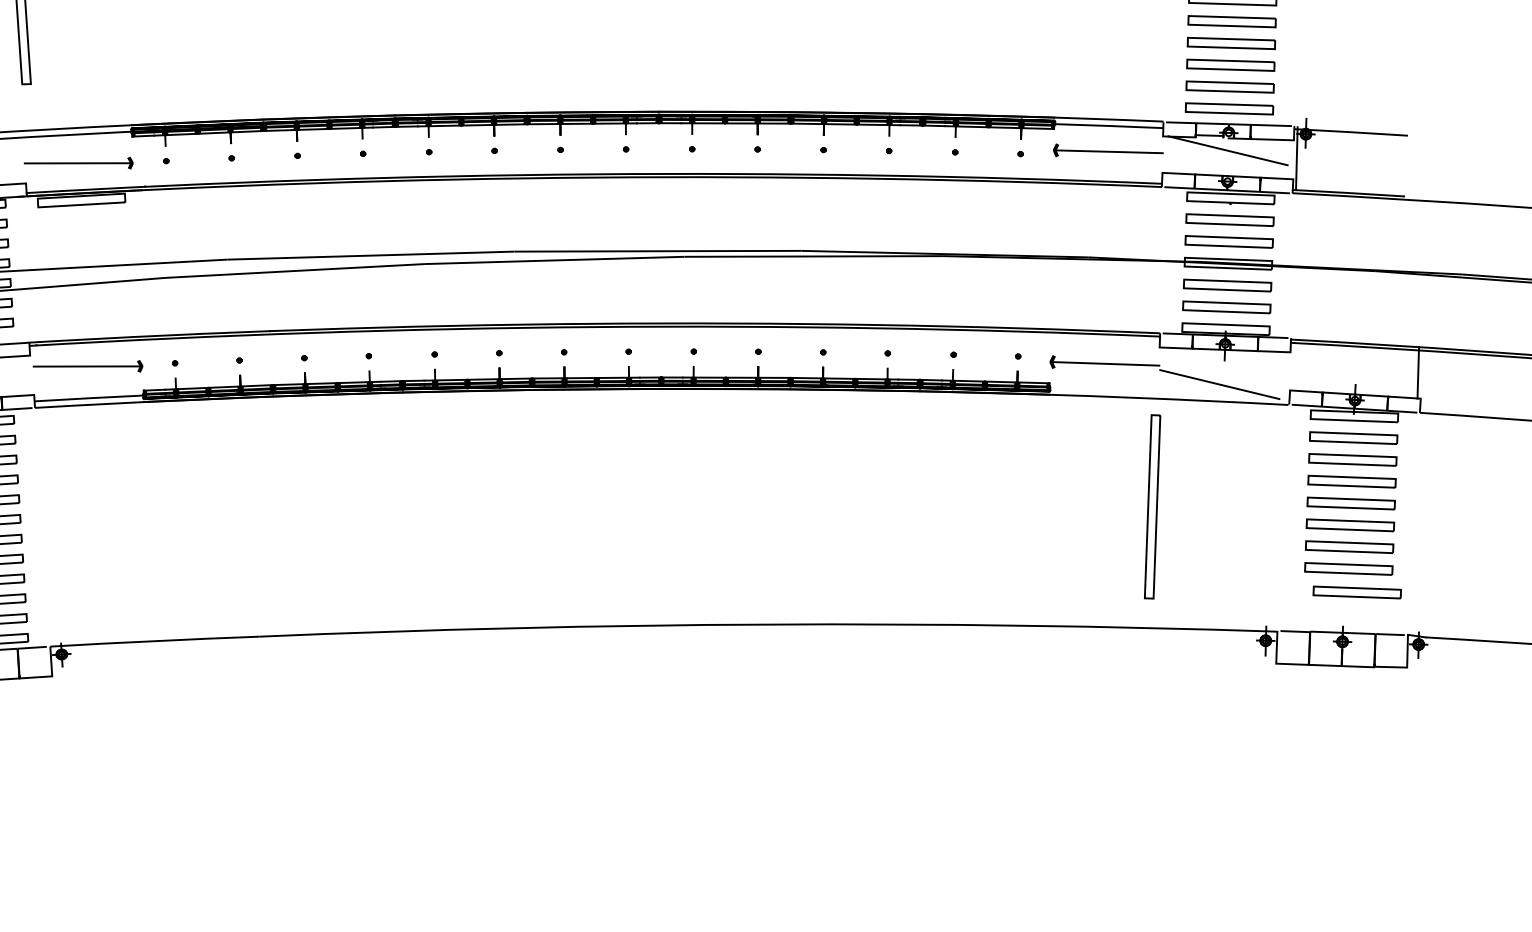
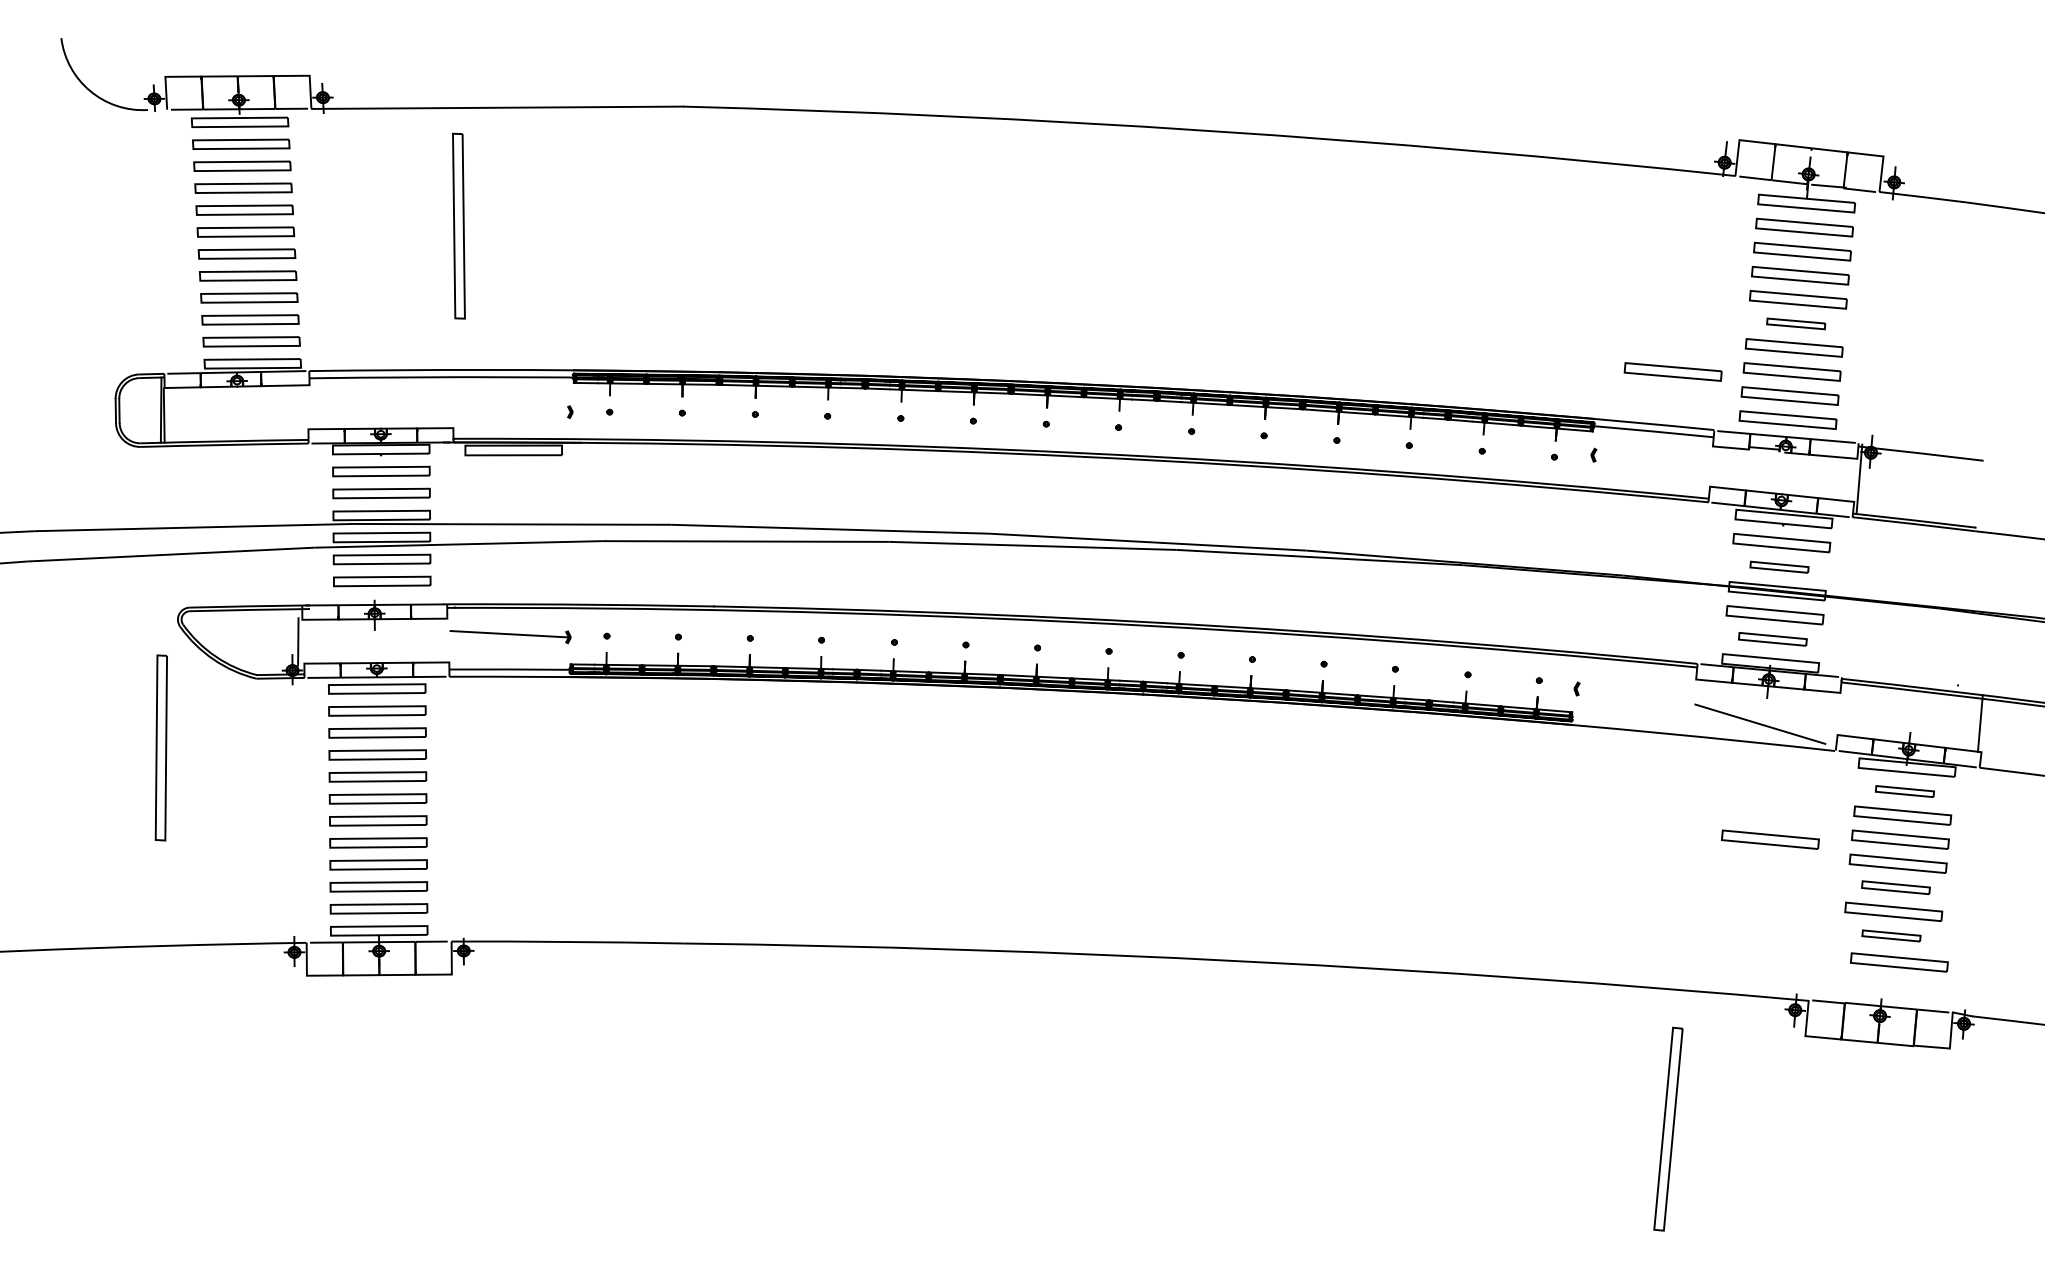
part: (1231, 21) -> (1795, 323), size x0.6
part: (1122, 70) -> (1672, 371), added
line: (1227, 150) -> (1783, 466), removed
line: (1109, 151) -> (1652, 459), removed
line: (78, 162) -> (512, 408), removed
part: (1229, 242) -> (1779, 567), size x0.6
part: (1226, 307) -> (1772, 639), size x0.7
line: (1105, 363) -> (1635, 693), removed
part: (1353, 438) -> (1904, 791), size x0.6
part: (1234, 488) -> (1770, 839), added
part: (1152, 506) -> (1668, 1128), moved
part: (1349, 525) -> (1895, 887), size x0.7
part: (1348, 568) -> (1891, 935), size x0.6

